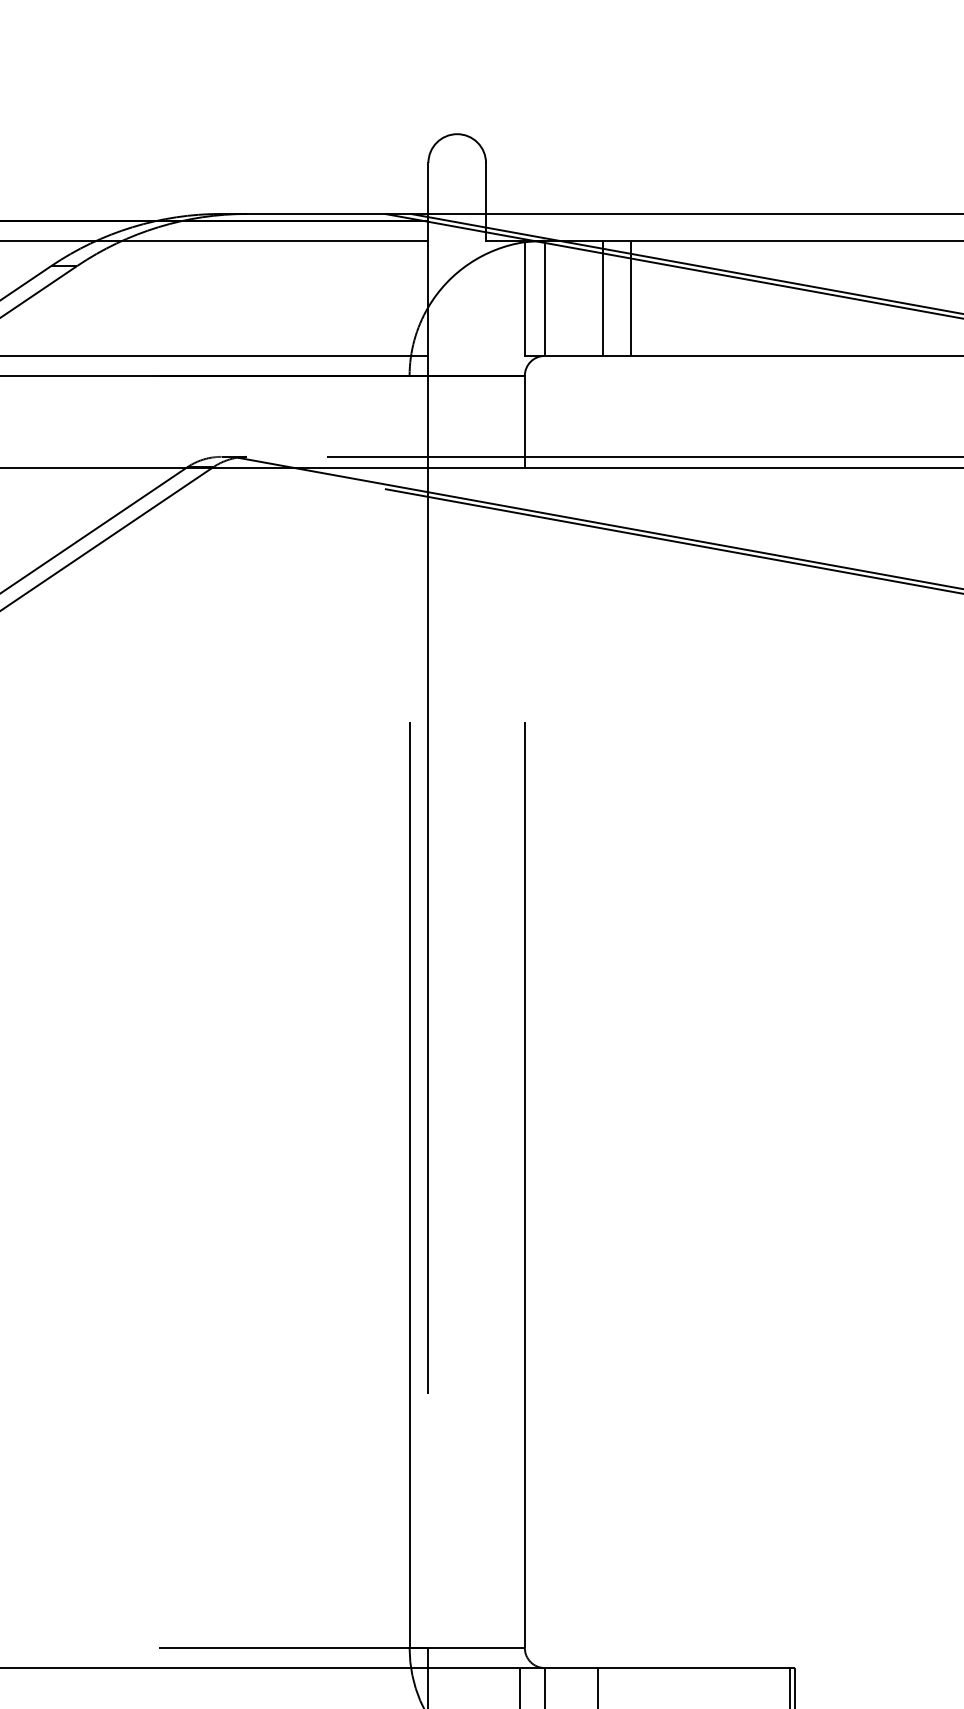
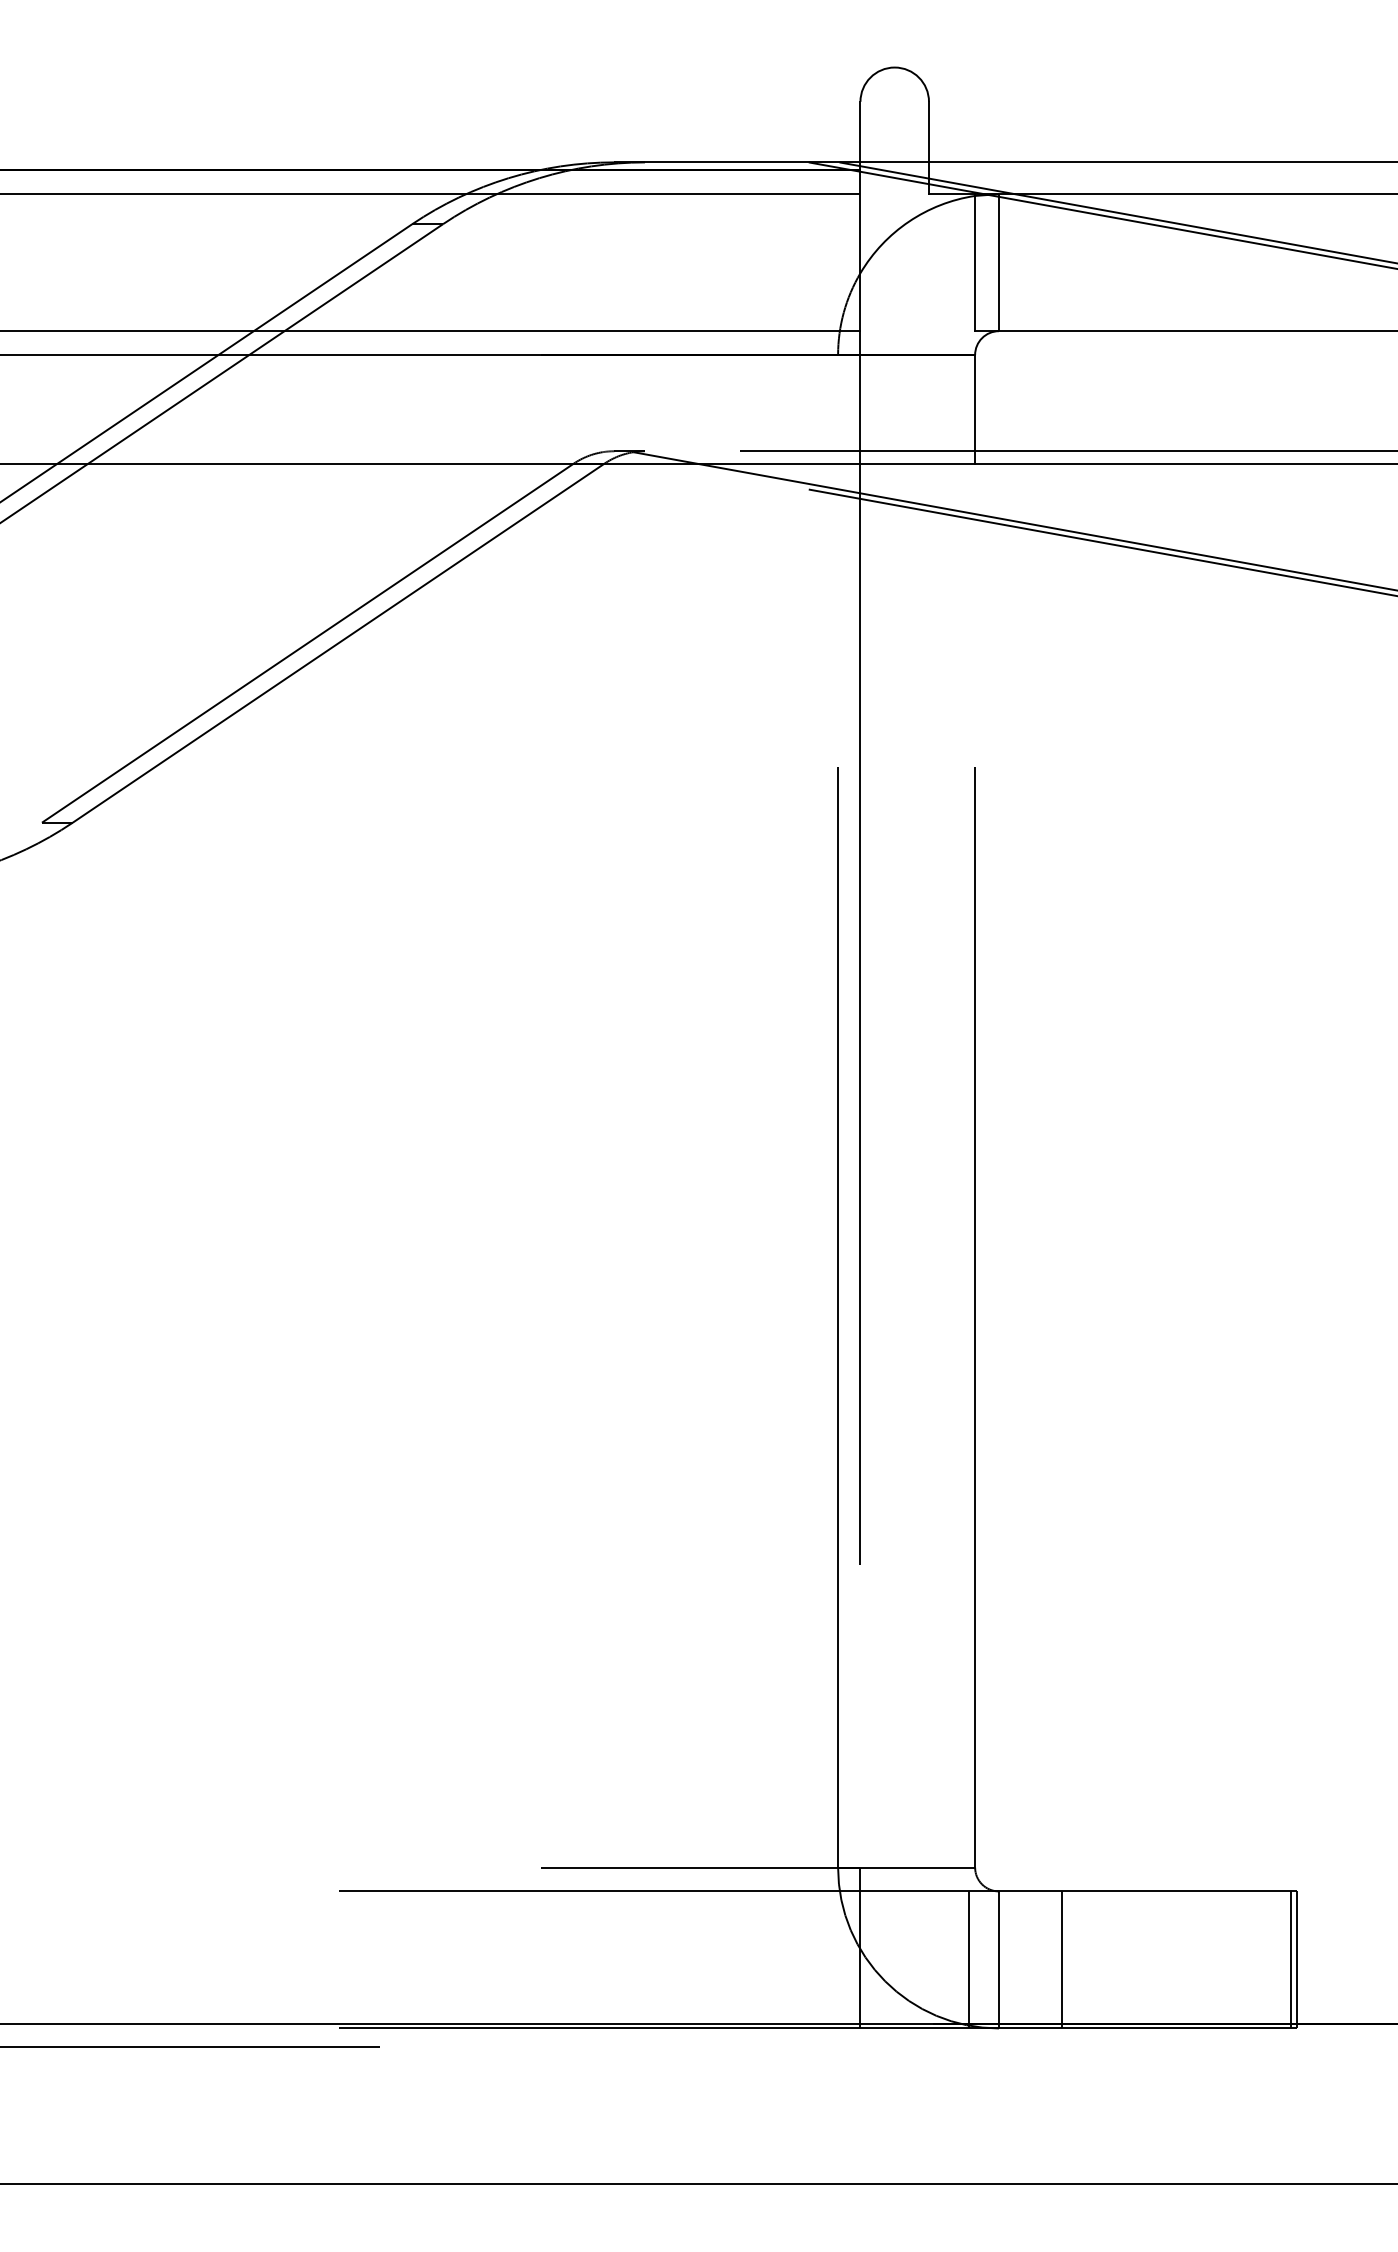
line: (602, 298) -> (1067, 262), removed
line: (631, 298) -> (1101, 262), removed

